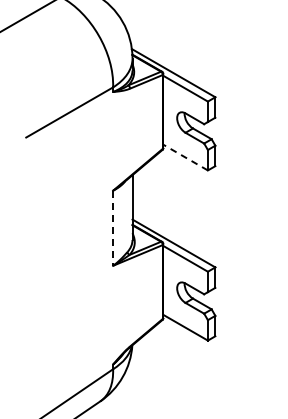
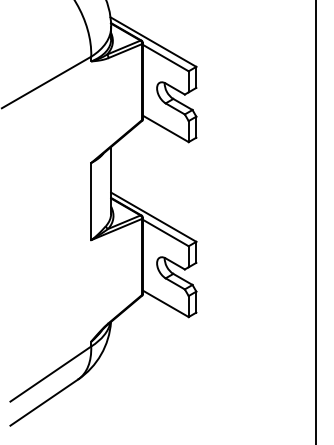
line: (185, 157) -> (165, 128), dashed -> solid
line: (113, 228) -> (91, 201), dashed -> solid

